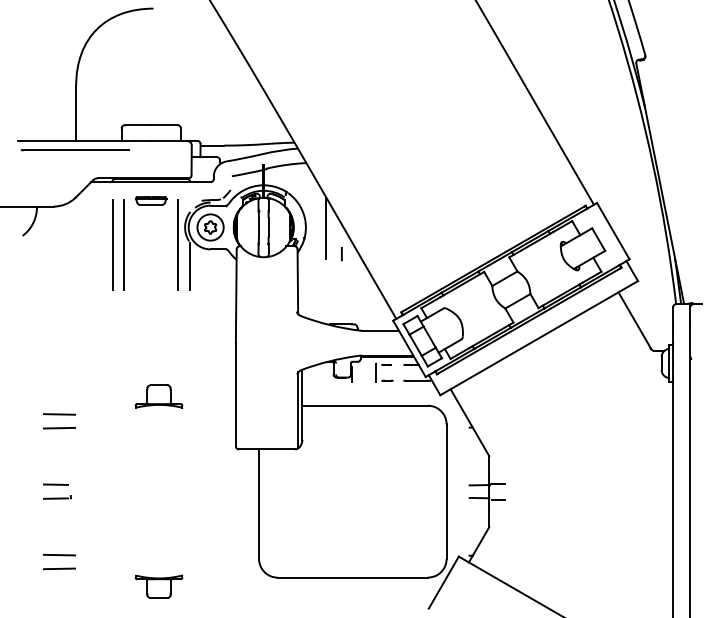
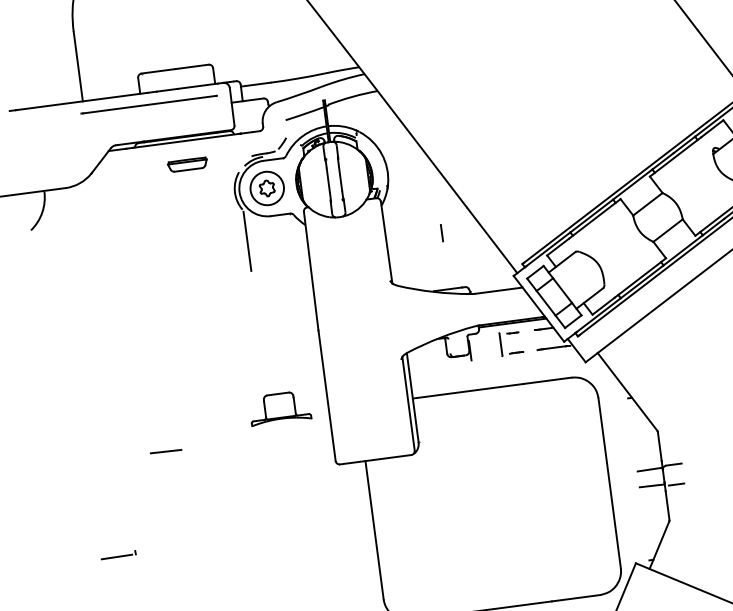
line: (74, 150) -> (148, 105), moved
line: (326, 227) -> (413, 169), removed
line: (112, 244) -> (146, 226), removed
line: (124, 244) -> (161, 224), removed
line: (178, 244) -> (229, 215), removed
line: (341, 254) -> (441, 233), moved
part: (158, 396) -> (279, 408), moved
line: (59, 414) -> (107, 450), removed
line: (59, 427) -> (109, 466), removed
line: (55, 484) -> (165, 451), moved

